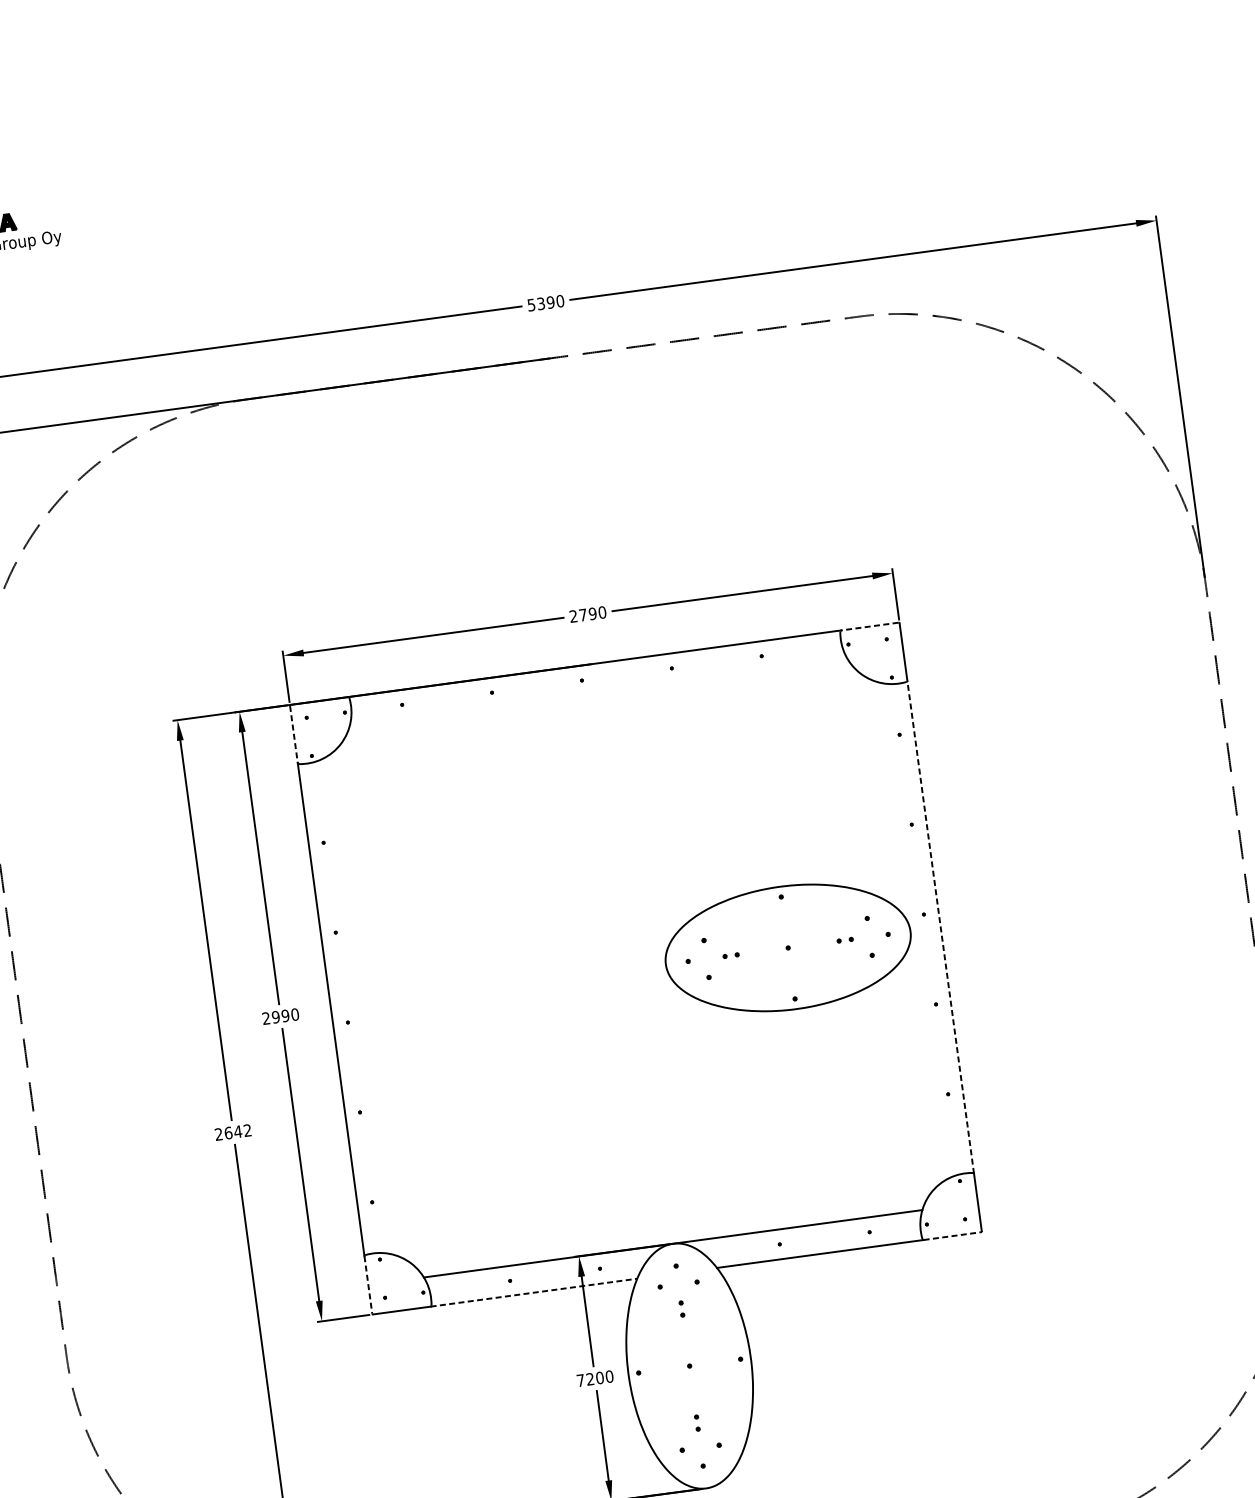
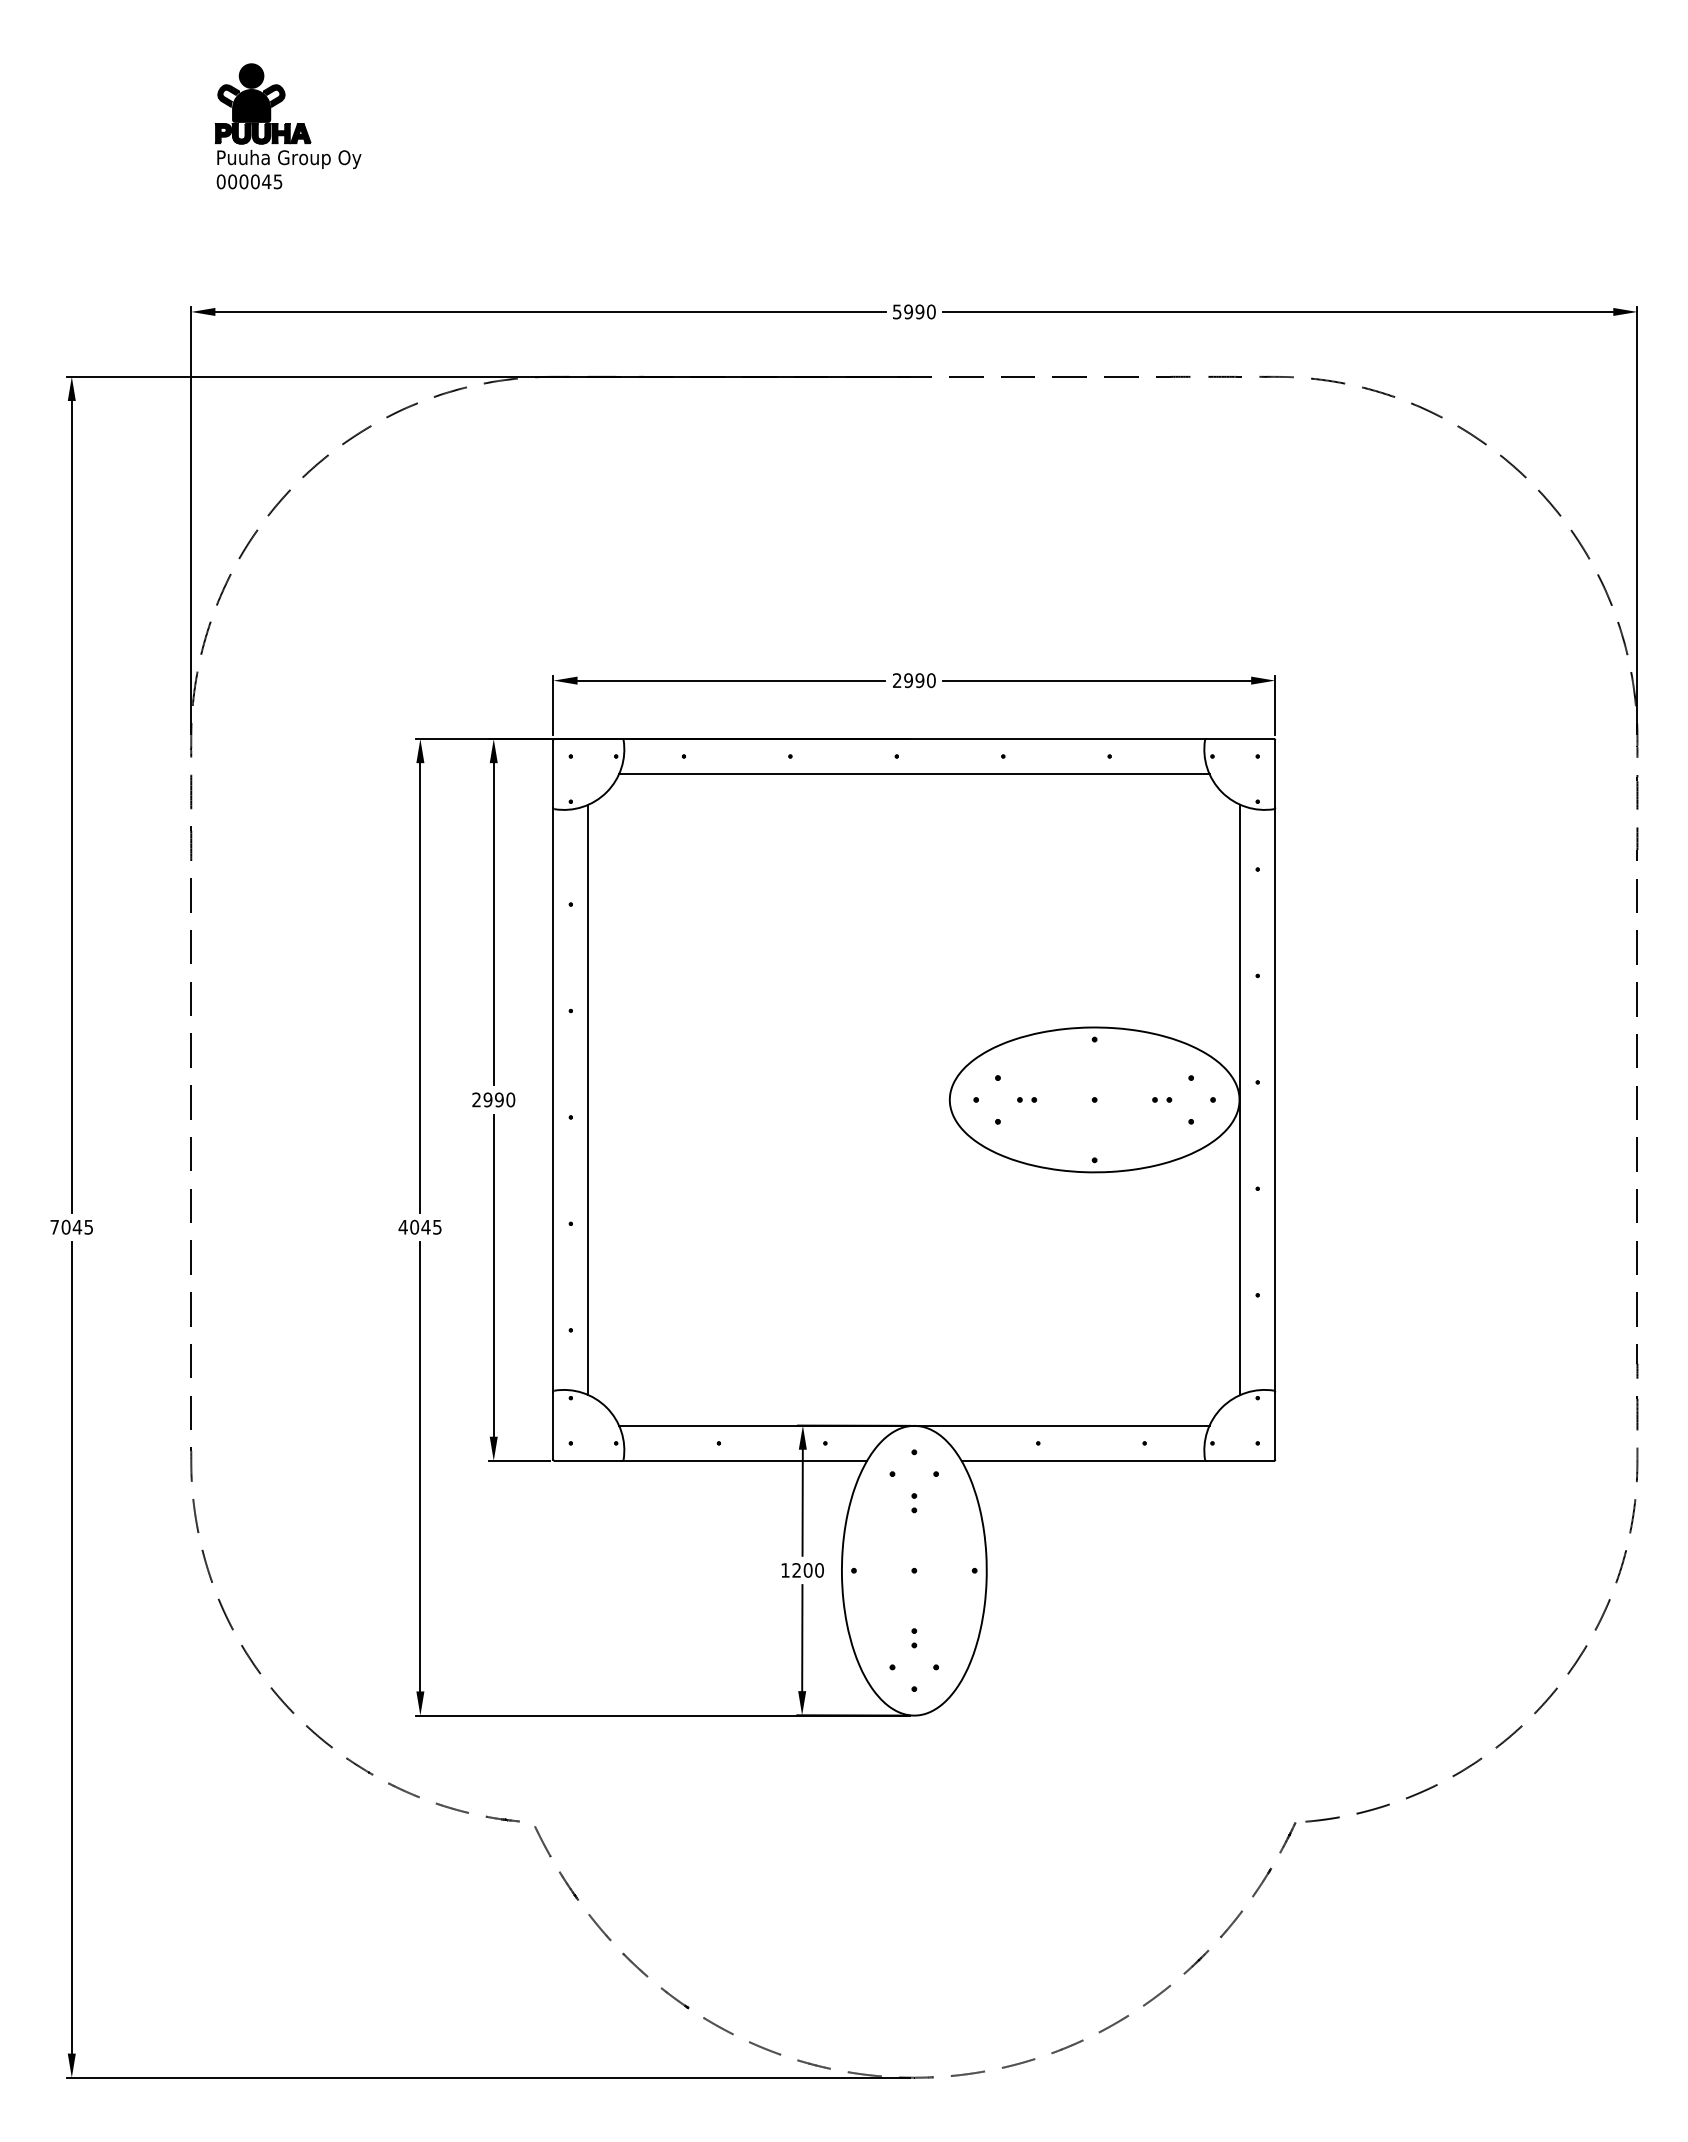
text: (540, 303) -> (908, 311), 5390 -> 5990
text: (583, 615) -> (908, 680), 2790 -> 2990
line: (870, 626) -> (1240, 739), dashed -> solid
line: (598, 693) -> (914, 774), added
line: (294, 734) -> (553, 774), dashed -> solid
line: (940, 926) -> (1275, 1099), dashed -> solid
line: (911, 930) -> (1240, 1099), added
line: (360, 1005) -> (588, 1099), added
text: (232, 1131) -> (419, 1226), 2642 -> 4045
line: (952, 1235) -> (1240, 1460), dashed -> solid
line: (368, 1284) -> (553, 1425), dashed -> solid
line: (534, 1292) -> (745, 1460), dashed -> solid
text: (580, 1380) -> (785, 1570), 7200 -> 1200

